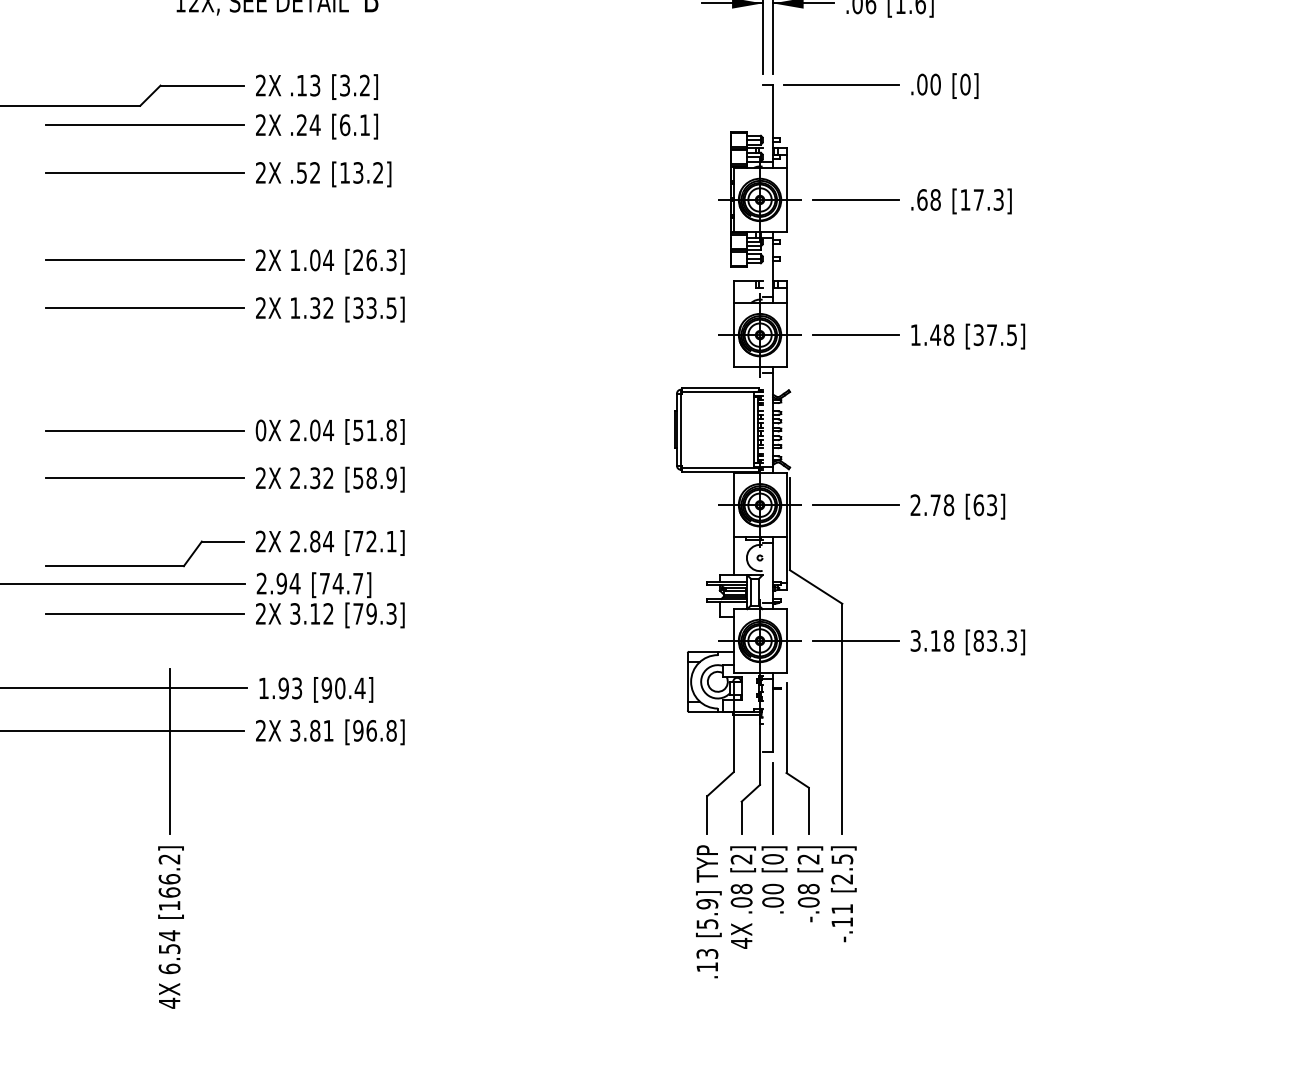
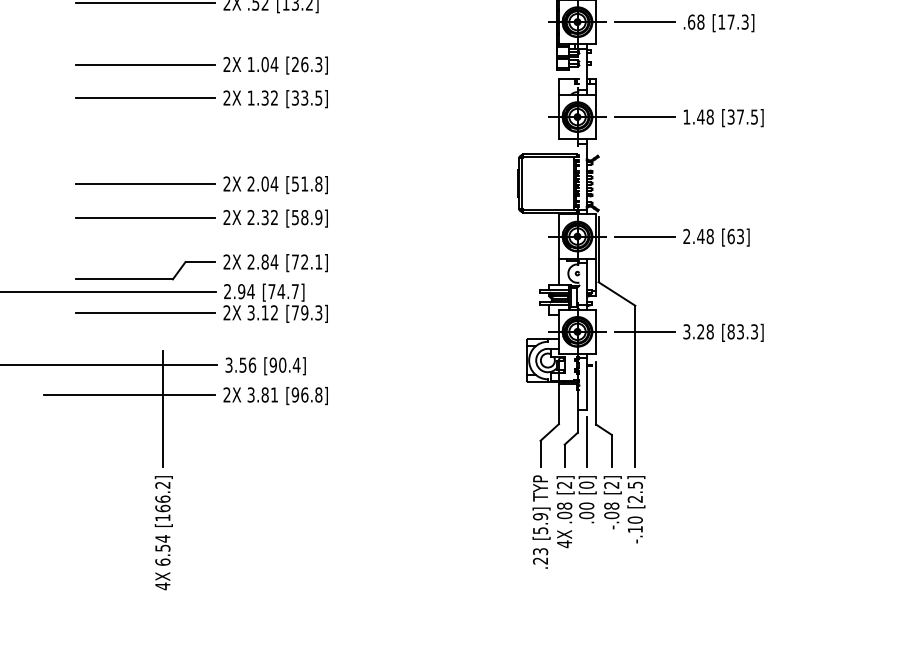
text: (260, 430) -> (226, 184), 0X -> 2X
text: (935, 504) -> (700, 236), 2.78 -> 2.48
text: (935, 640) -> (700, 331), 3.18 -> 3.28
text: (280, 688) -> (240, 365), 1.93 -> 3.56
text: (842, 908) -> (635, 519), -.11 -> -.10
text: (706, 967) -> (539, 561), .13 -> .23

